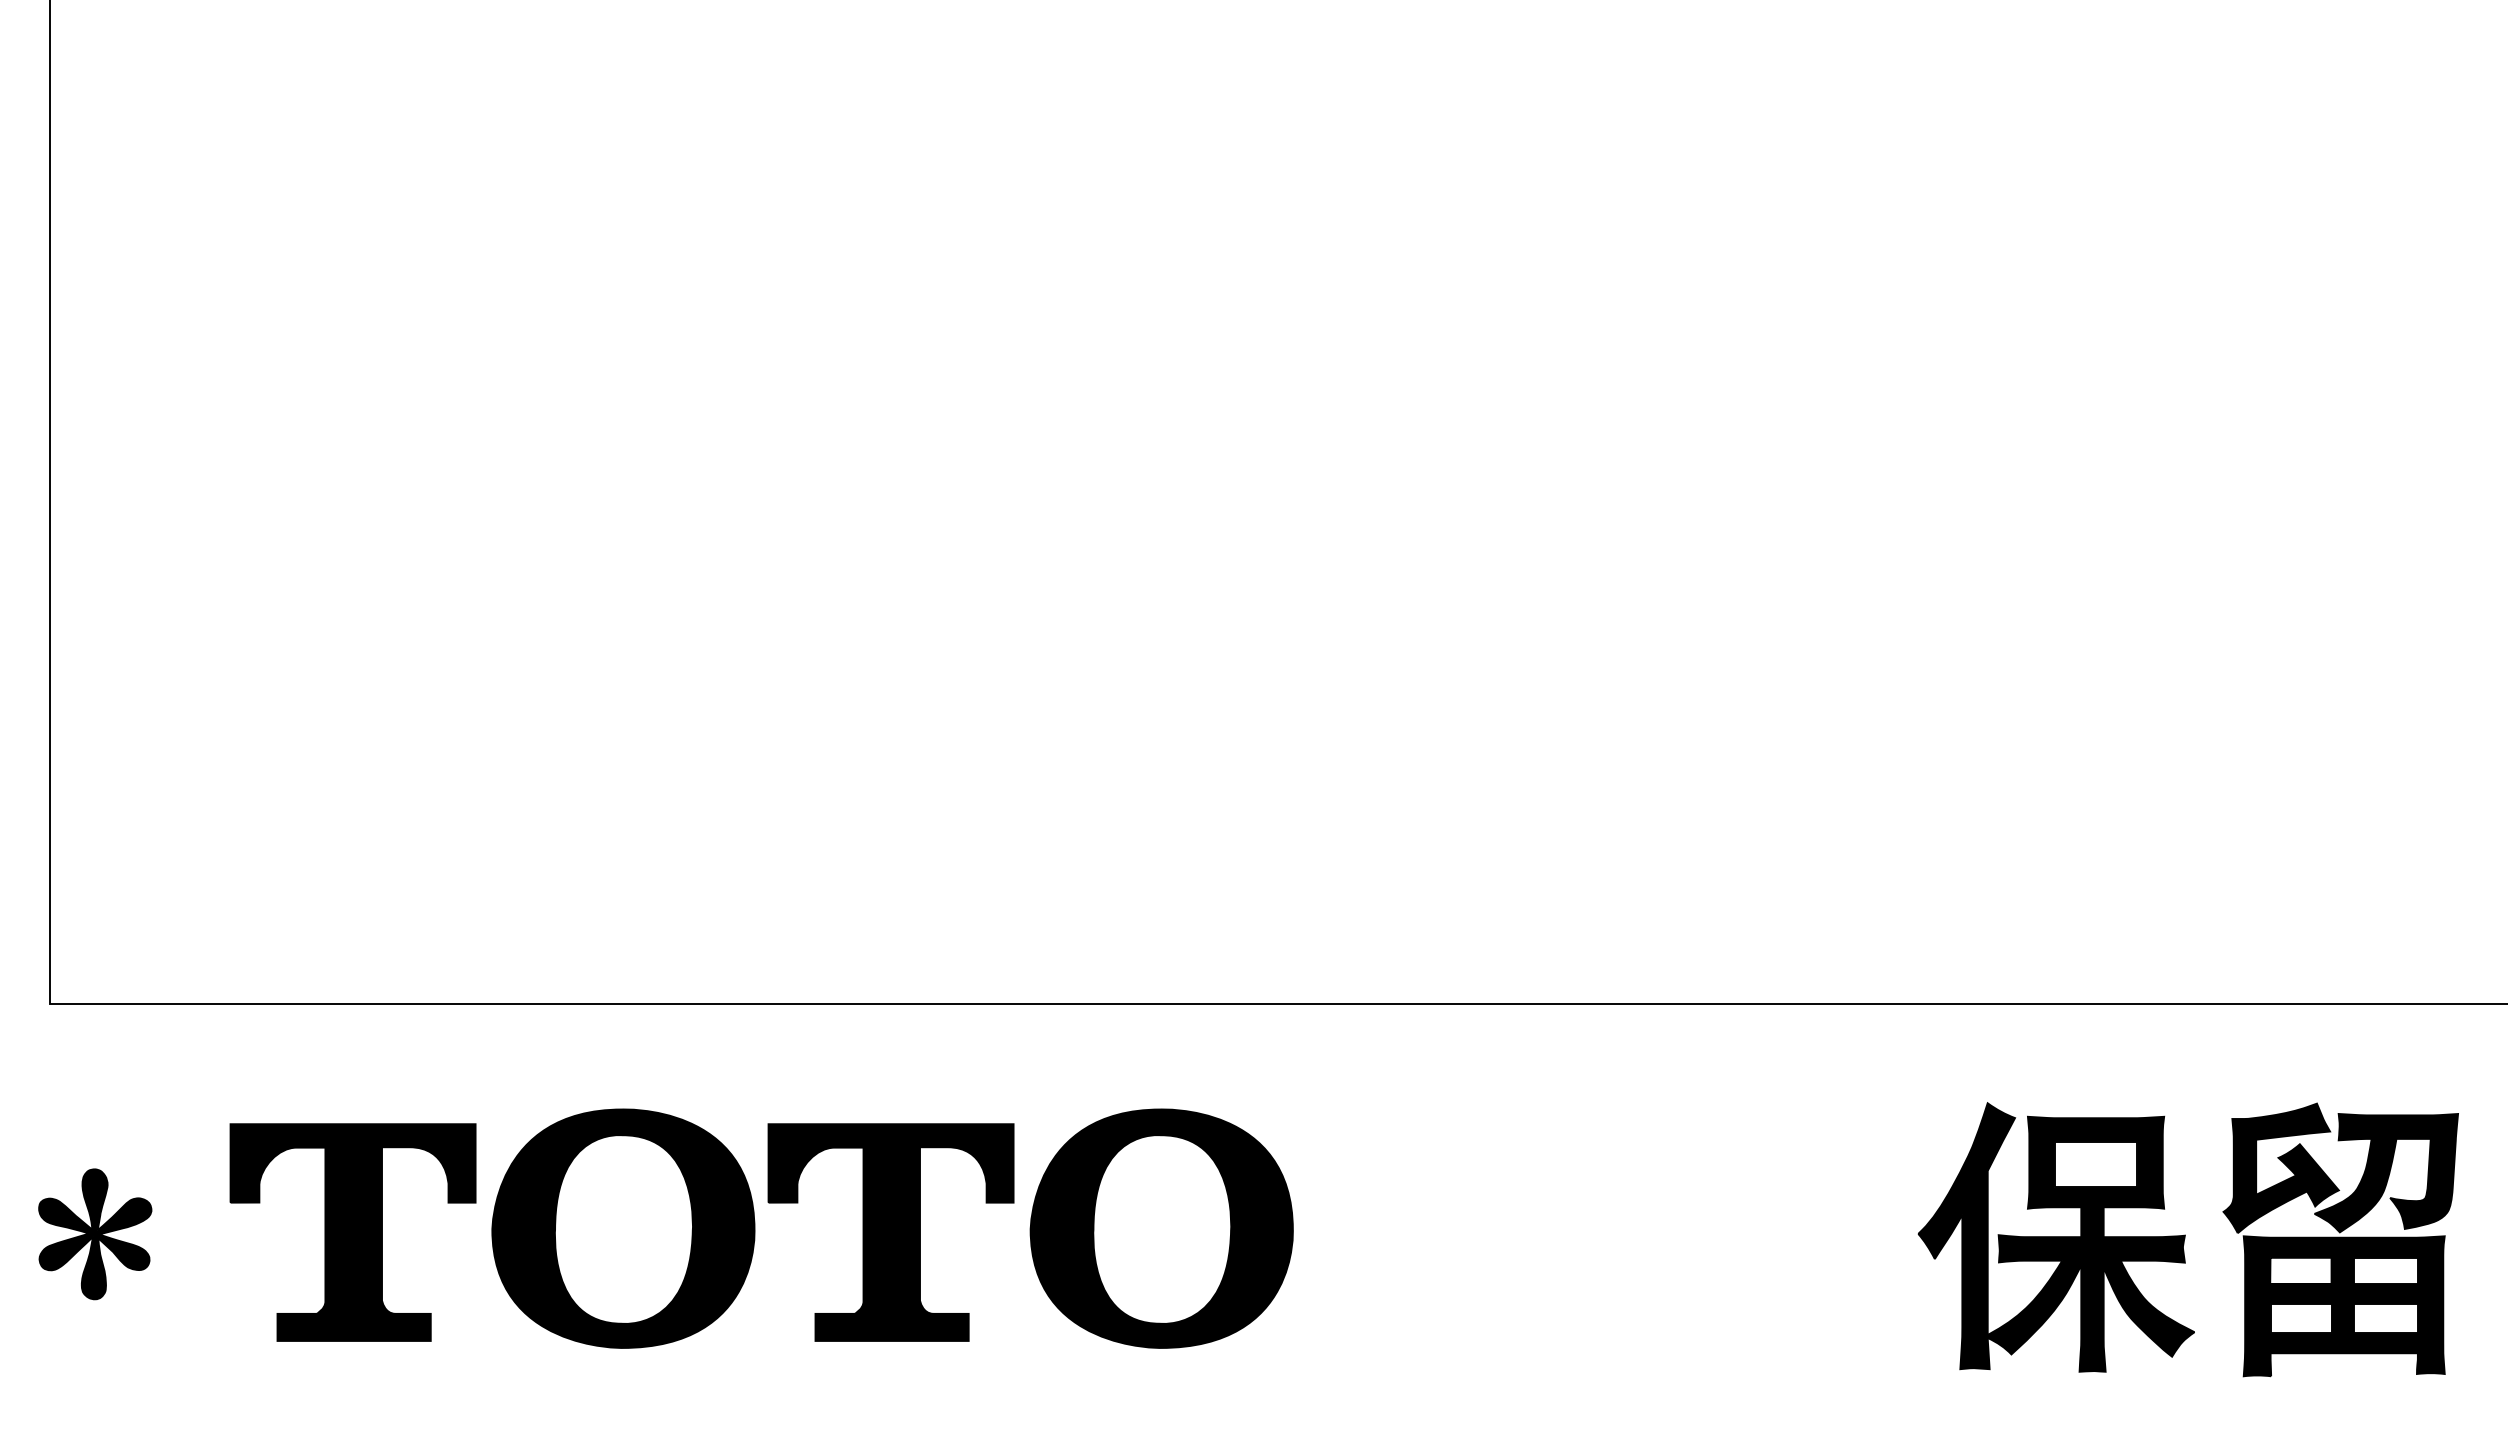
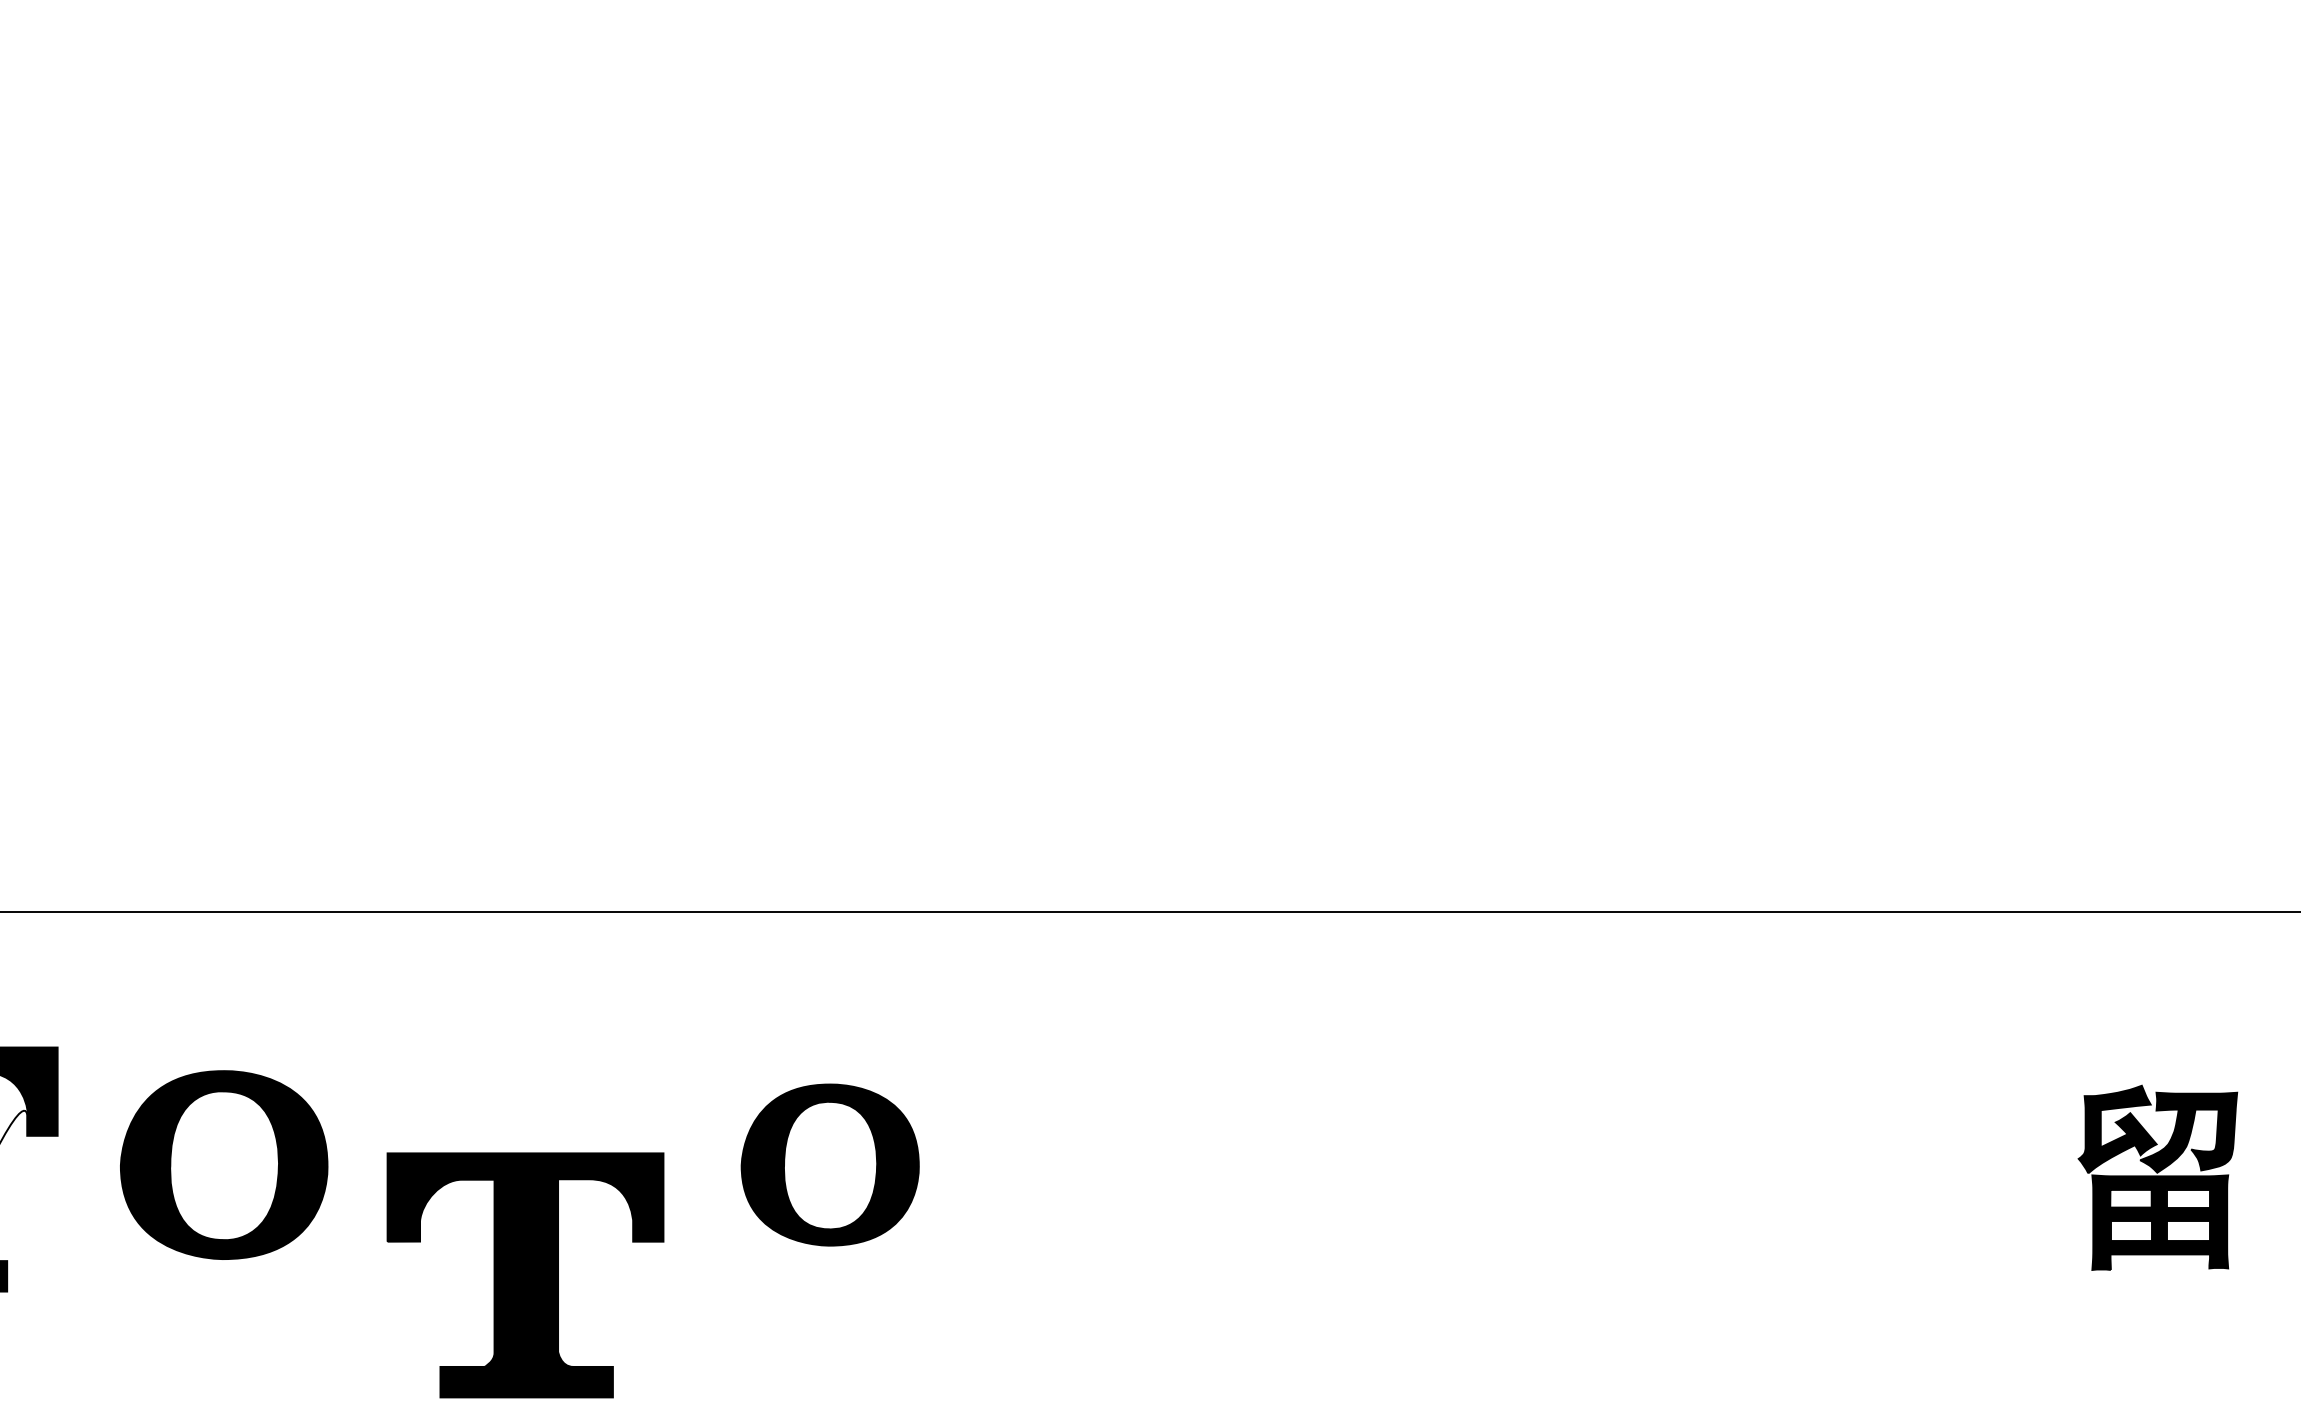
part: (623, 1228) -> (224, 1164), size x0.7
part: (1161, 1228) -> (830, 1164), size x0.6
part: (890, 1232) -> (524, 1275), moved
part: (2055, 1237) -> (1836, 1175), removed
part: (2340, 1239) -> (2157, 1177), size x0.6

